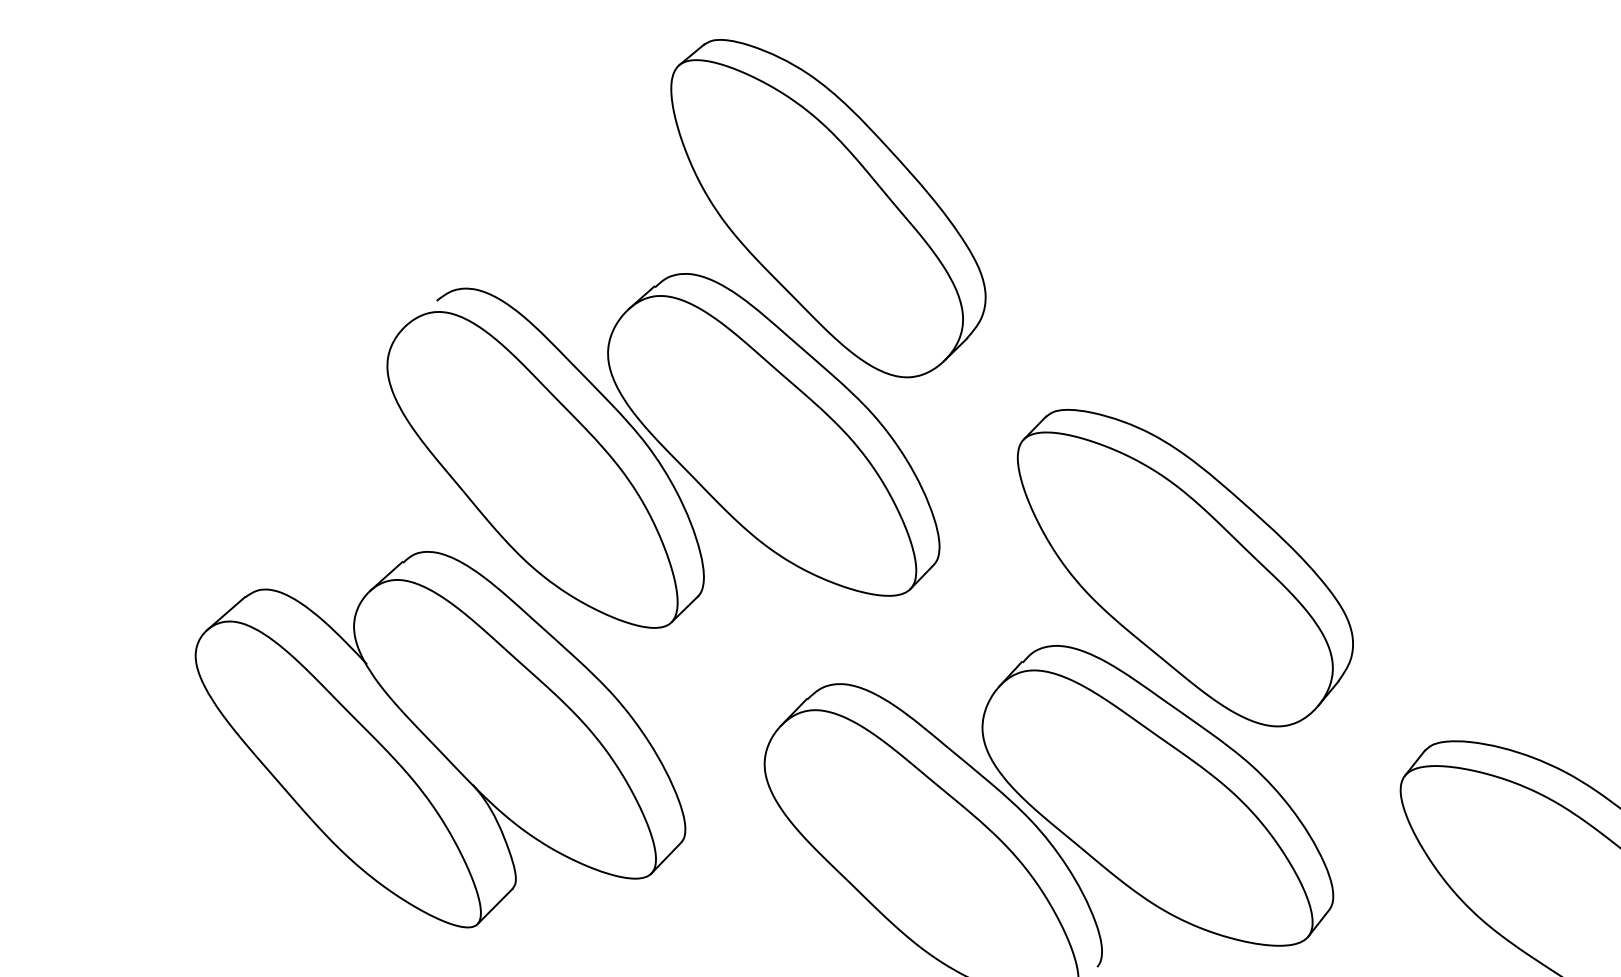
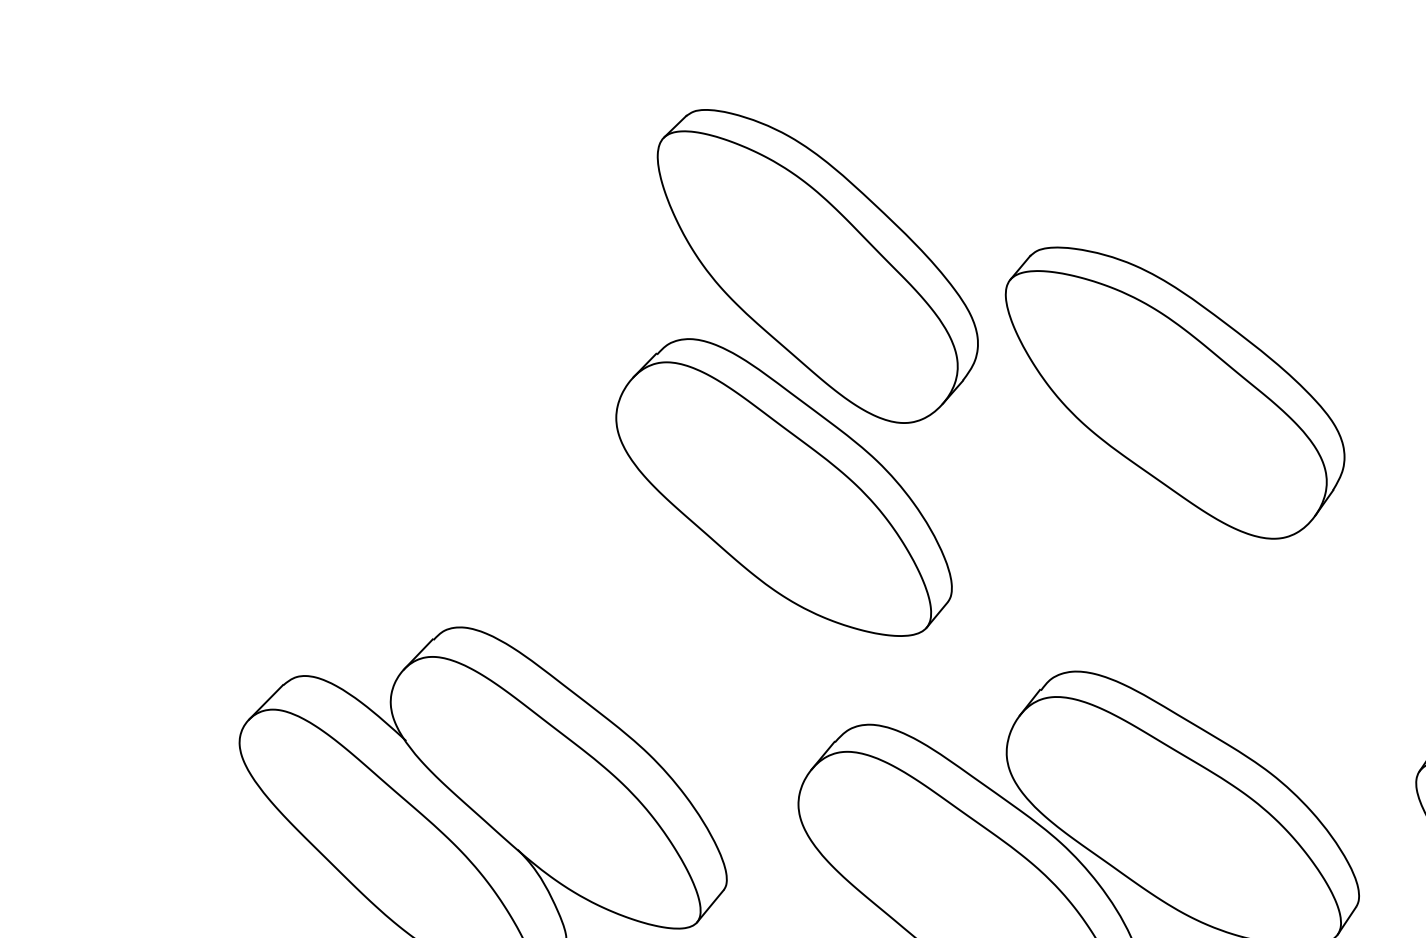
part: (545, 457) -> (563, 527), removed
part: (1184, 568) -> (1175, 392), moved

